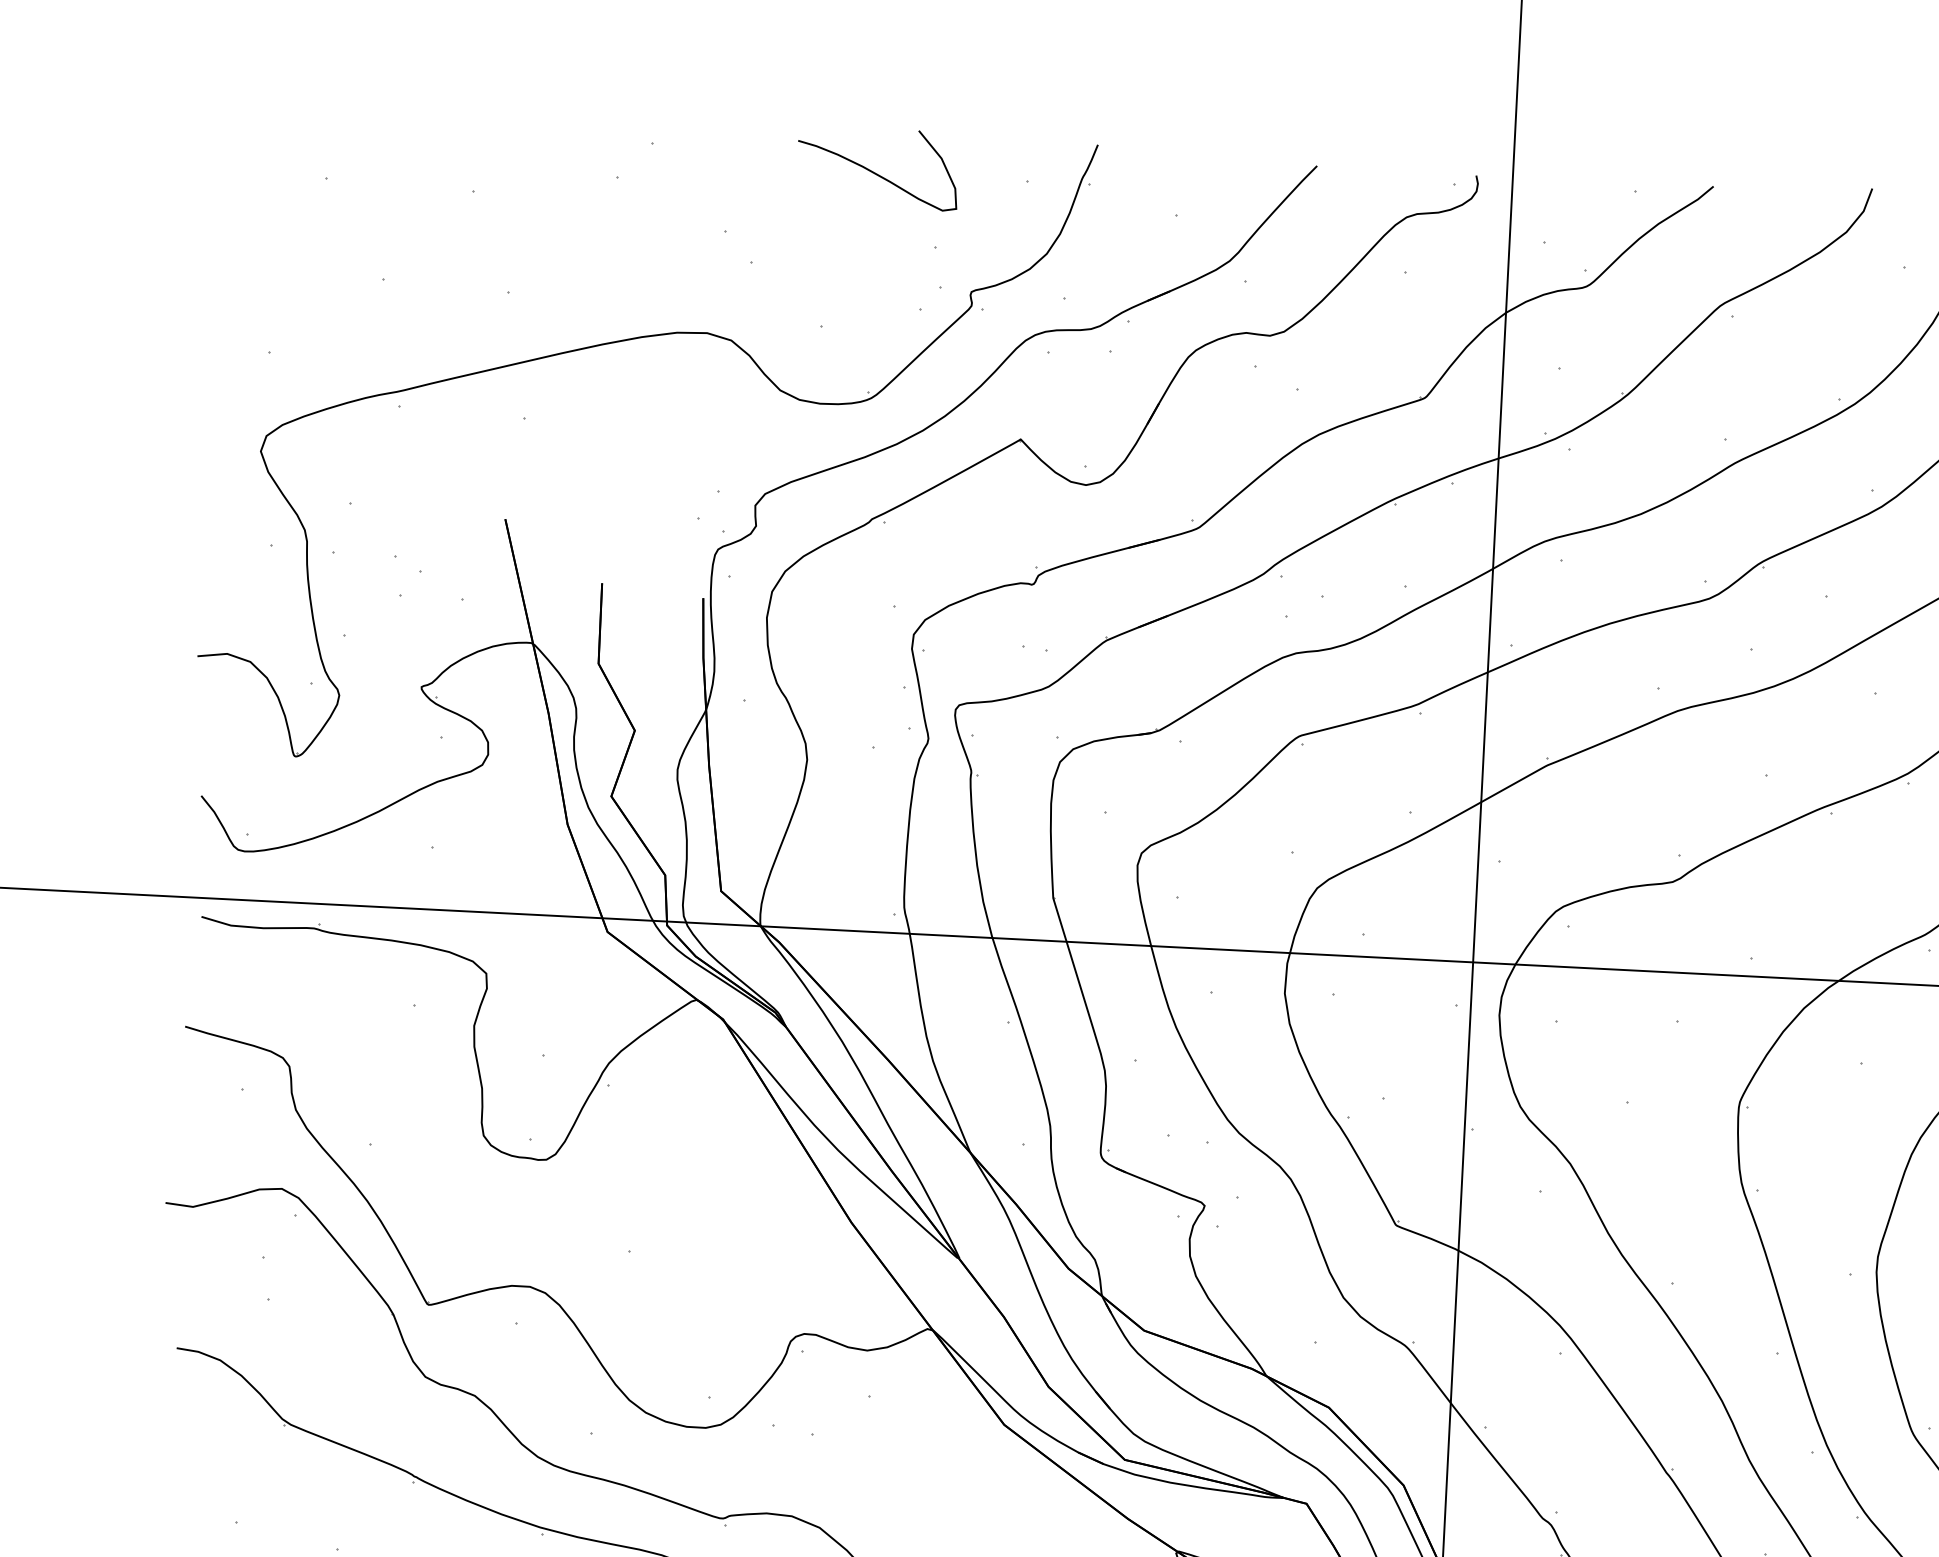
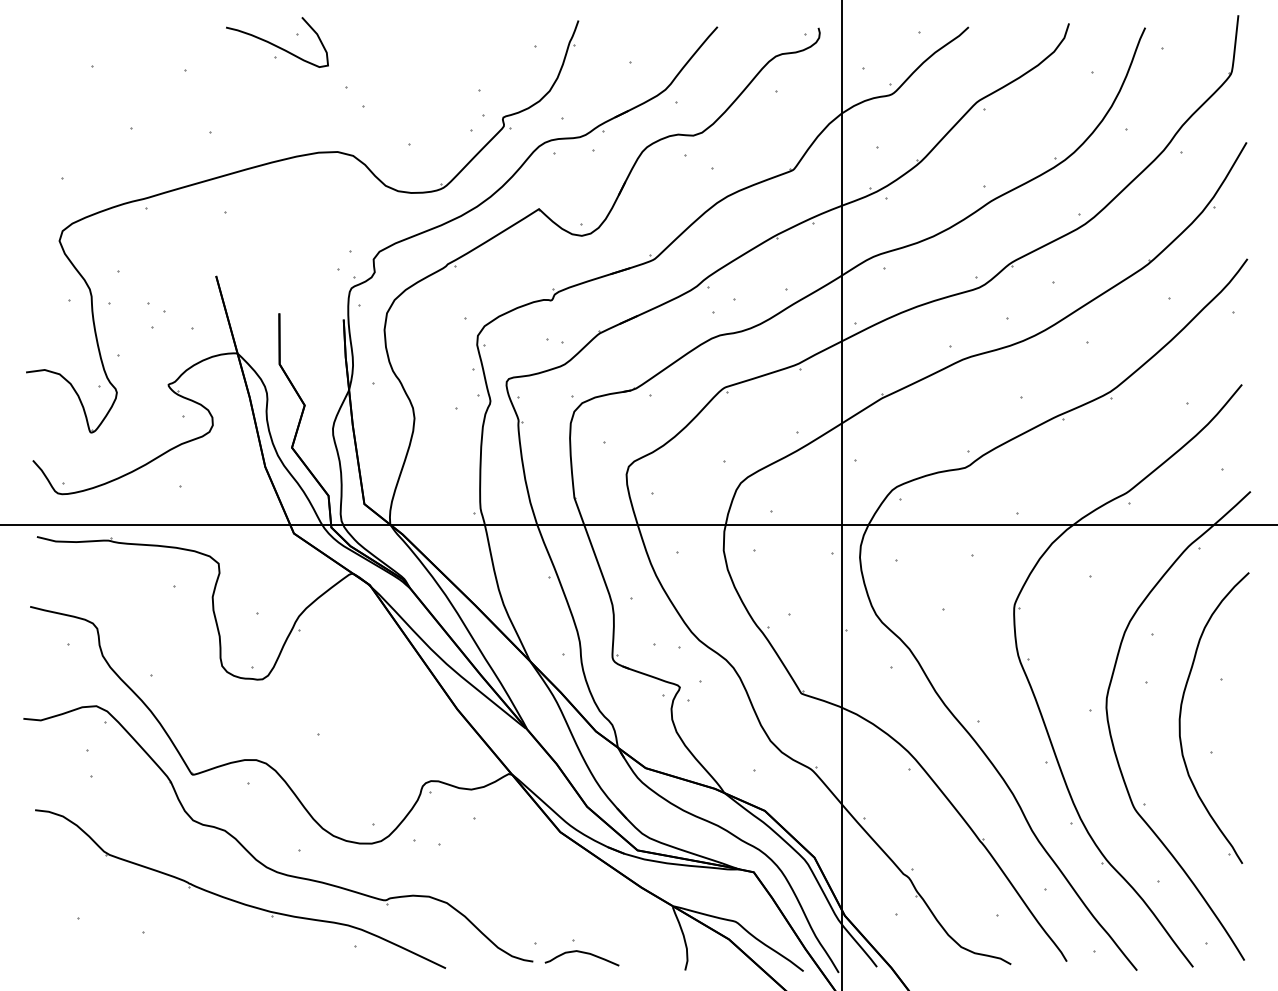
curve: (874, 171) -> (275, 44), moved

